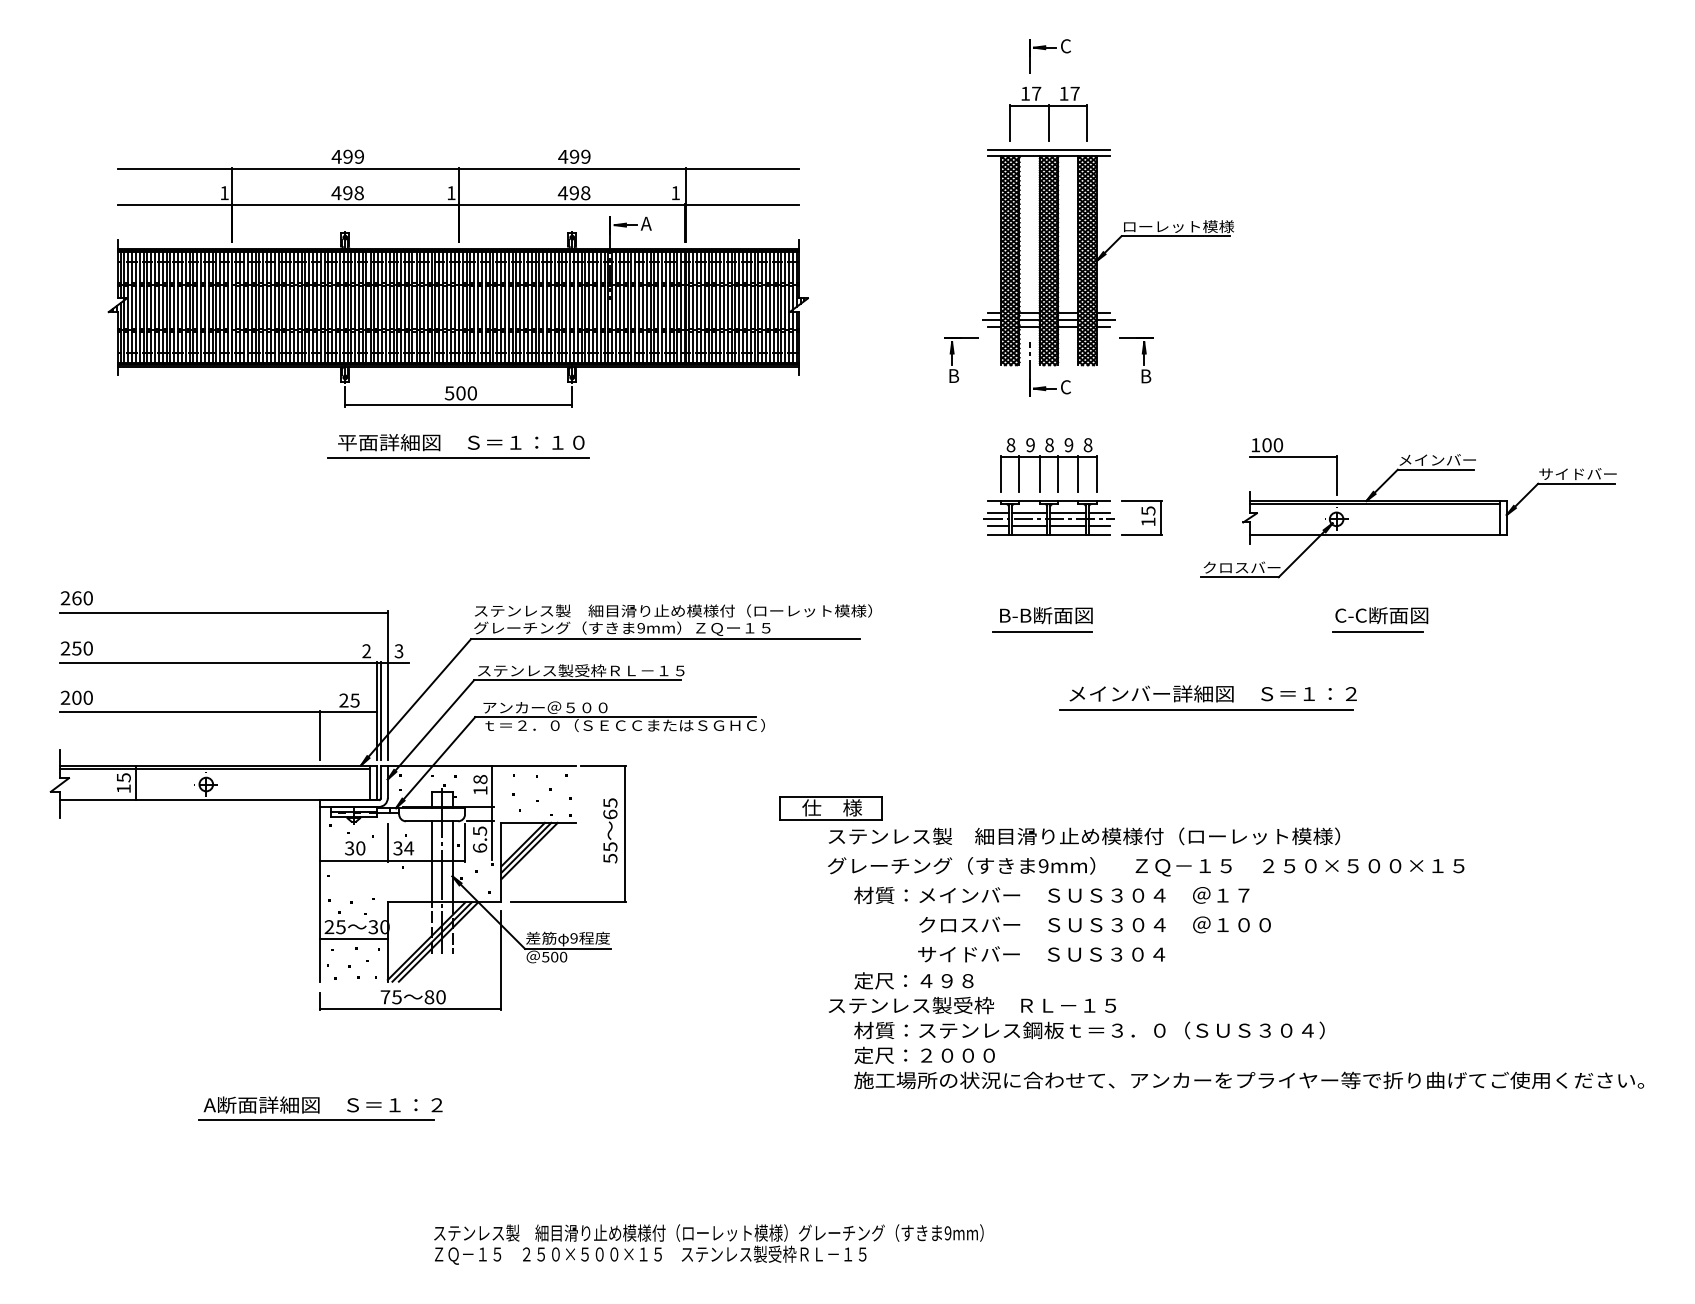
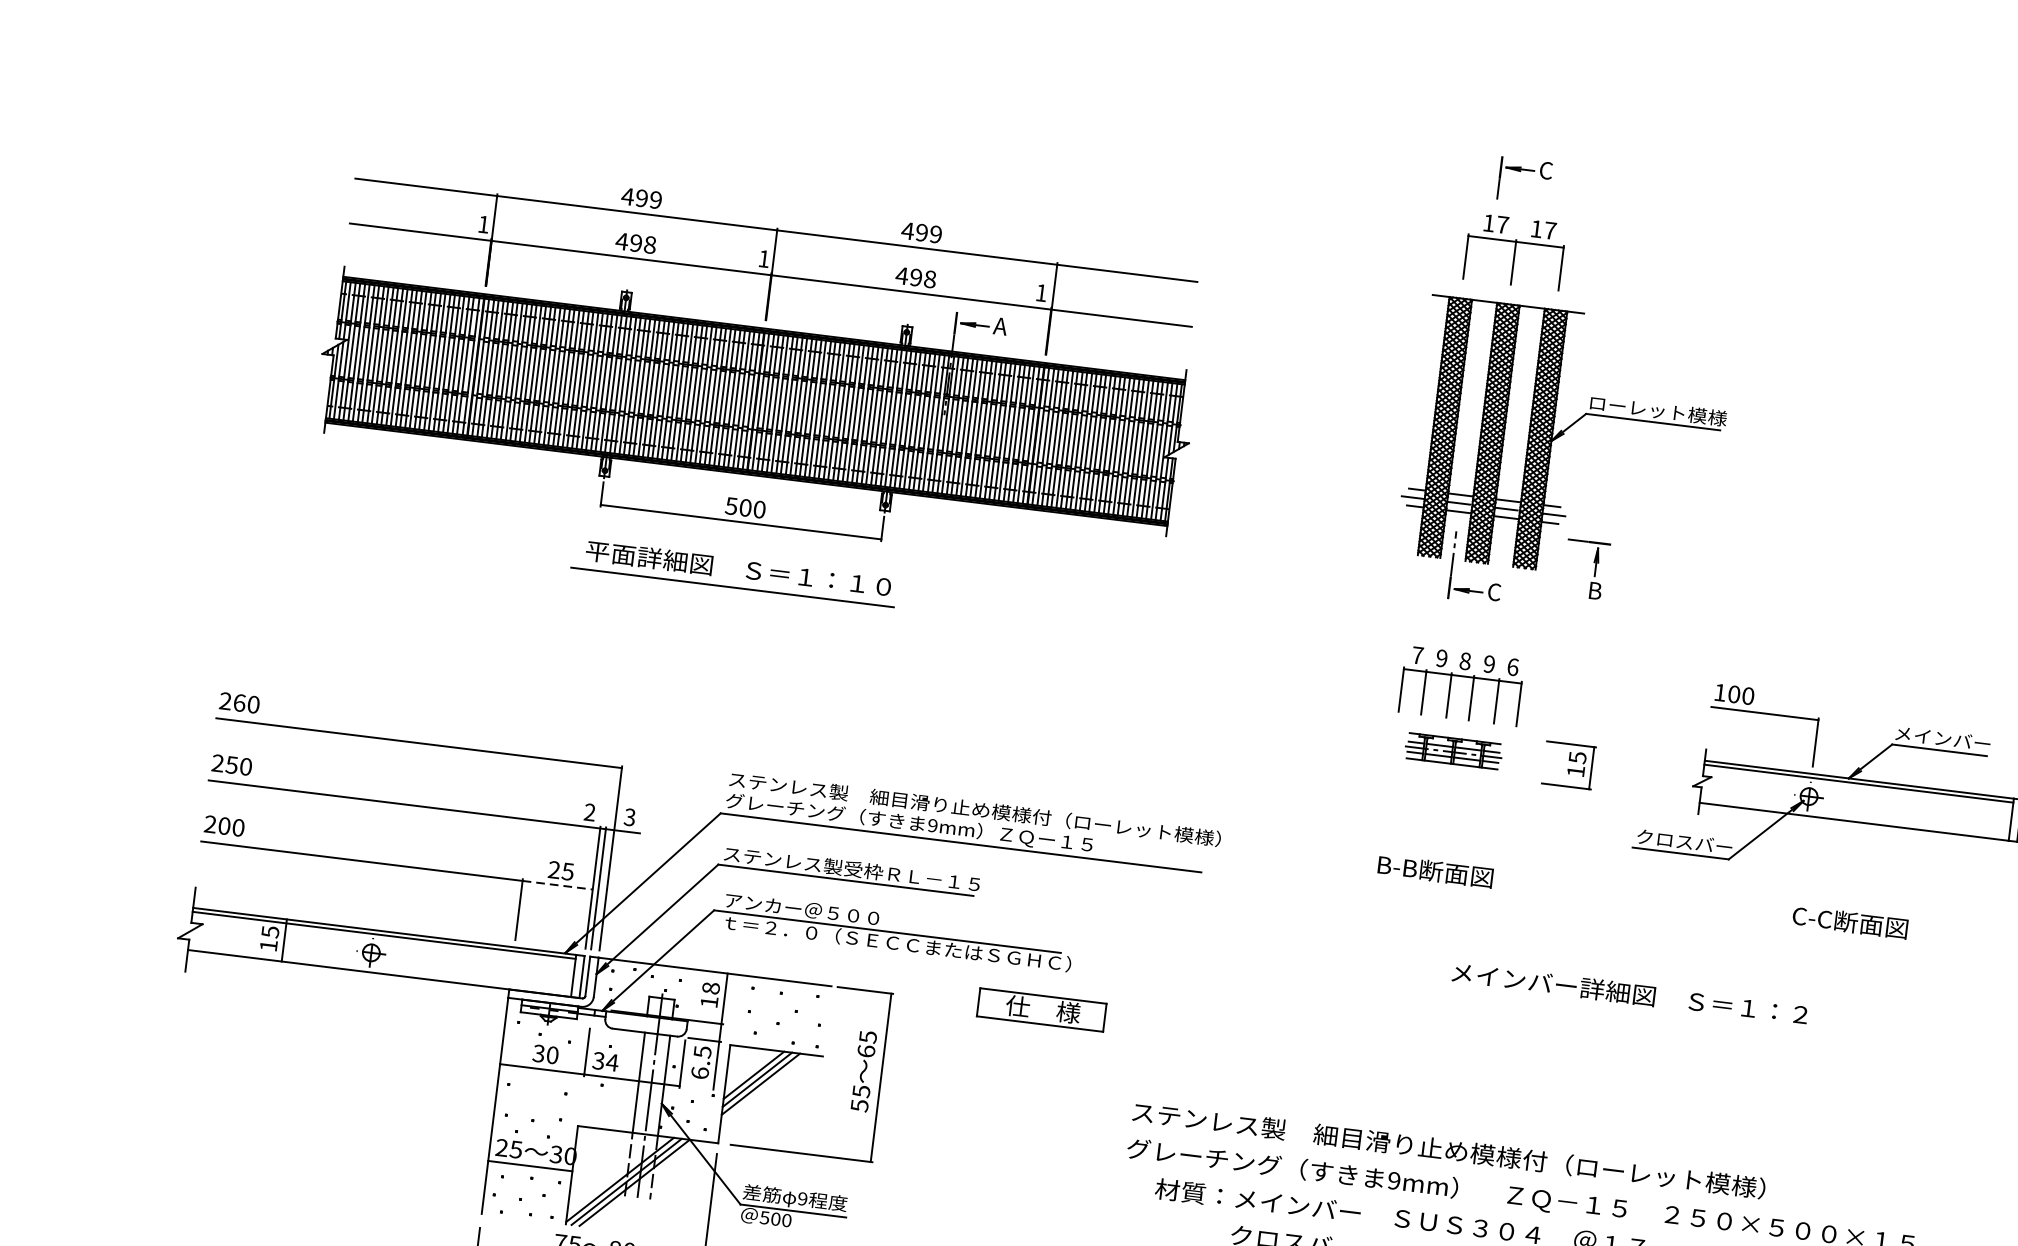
line: (1048, 149) -> (1508, 295), removed
part: (954, 354) -> (1361, 534), removed
text: (1010, 445) -> (1417, 655), 8 -> 7
text: (1087, 445) -> (1512, 667), 8 -> 6
part: (1048, 517) -> (1453, 750), size x0.6
line: (1042, 632) -> (1428, 891), removed
line: (1377, 632) -> (1842, 942), removed
line: (1206, 710) -> (1619, 1013), removed
line: (348, 712) -> (558, 885), solid -> dashed
part: (830, 808) -> (1041, 1009), moved

